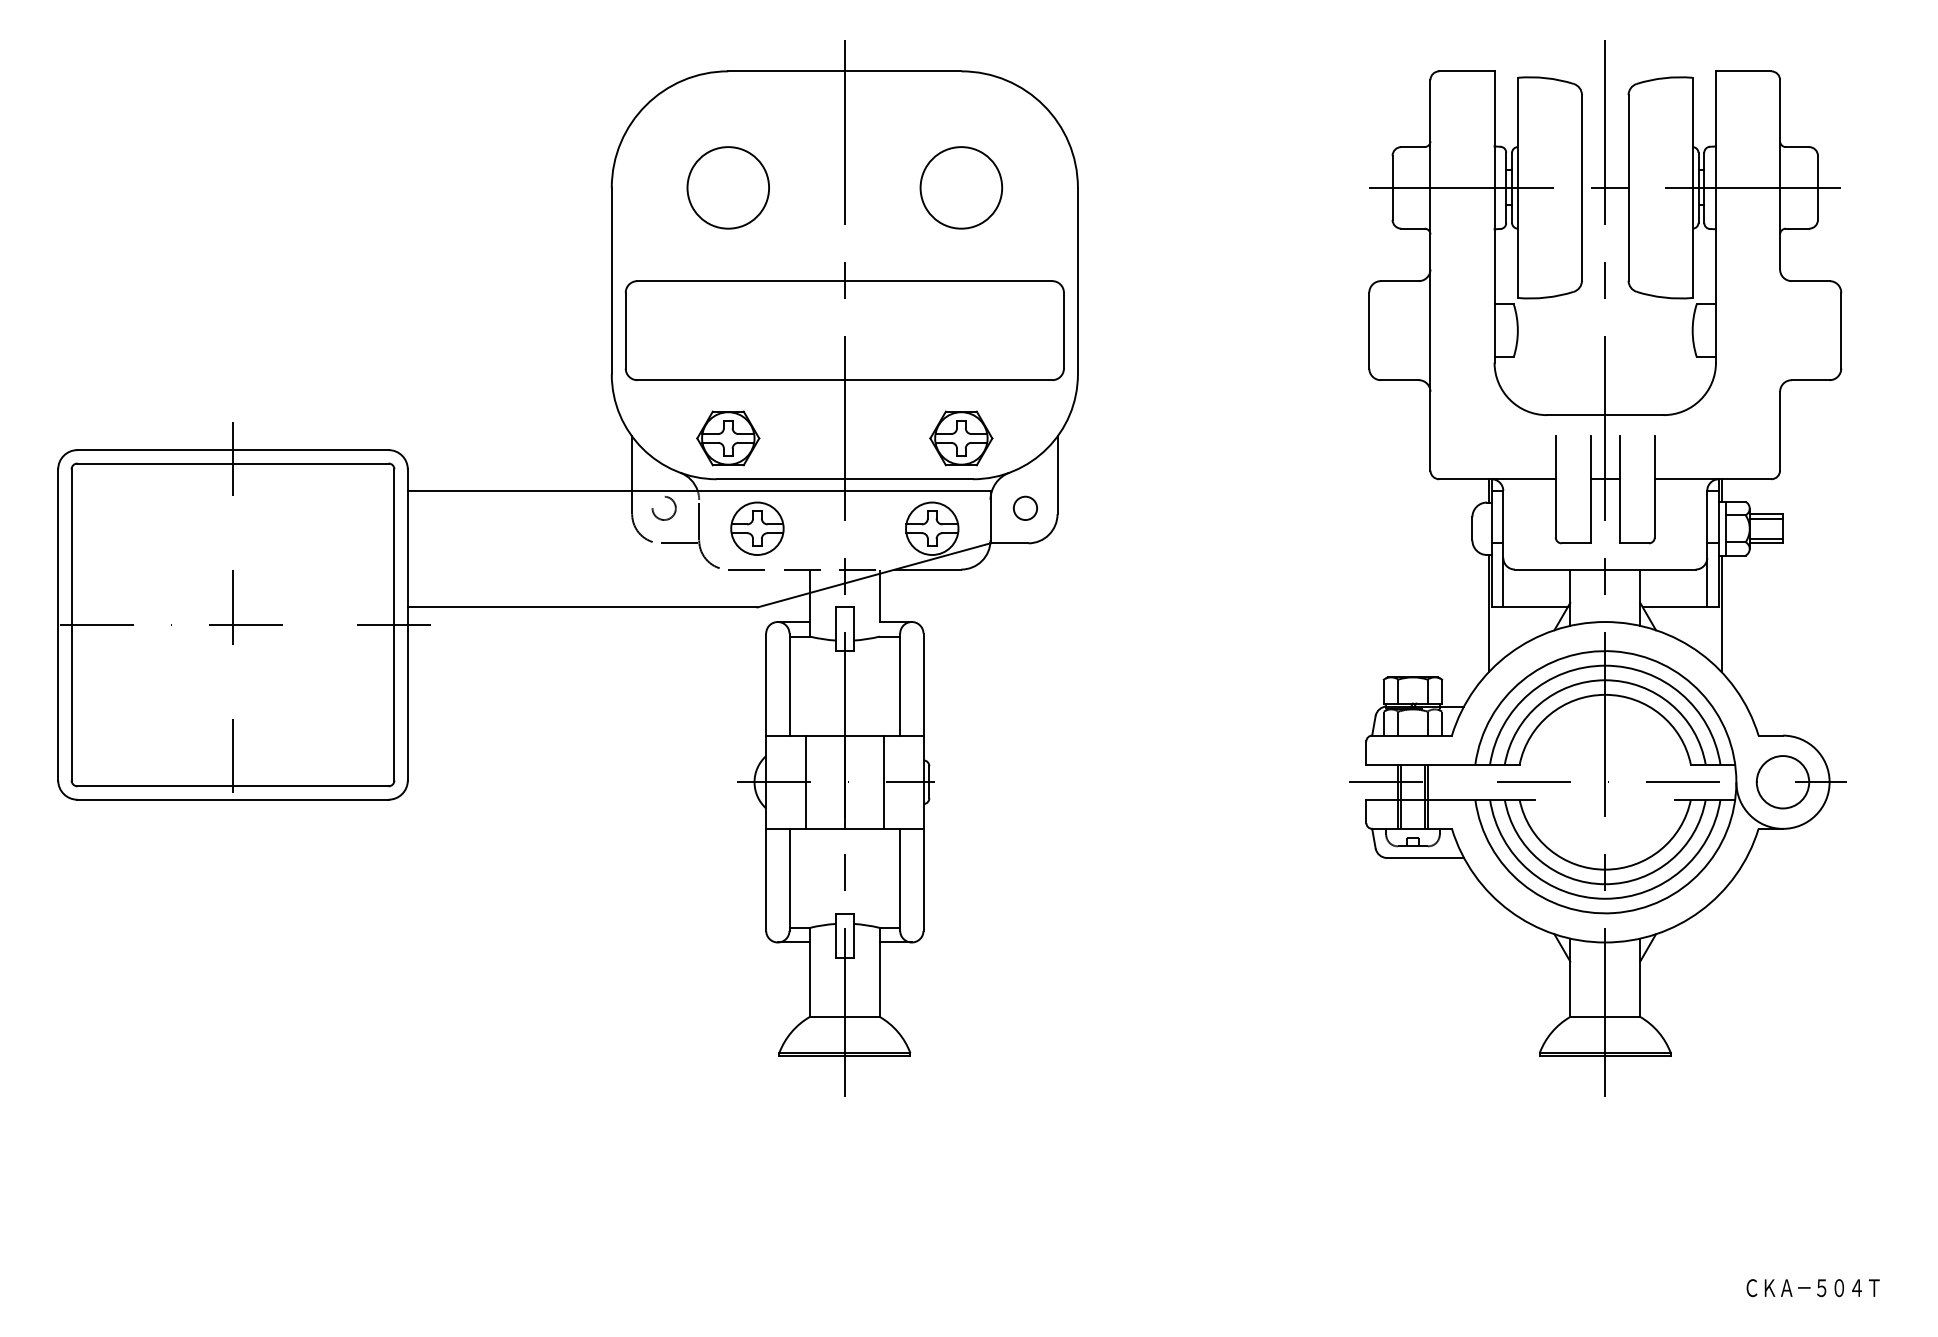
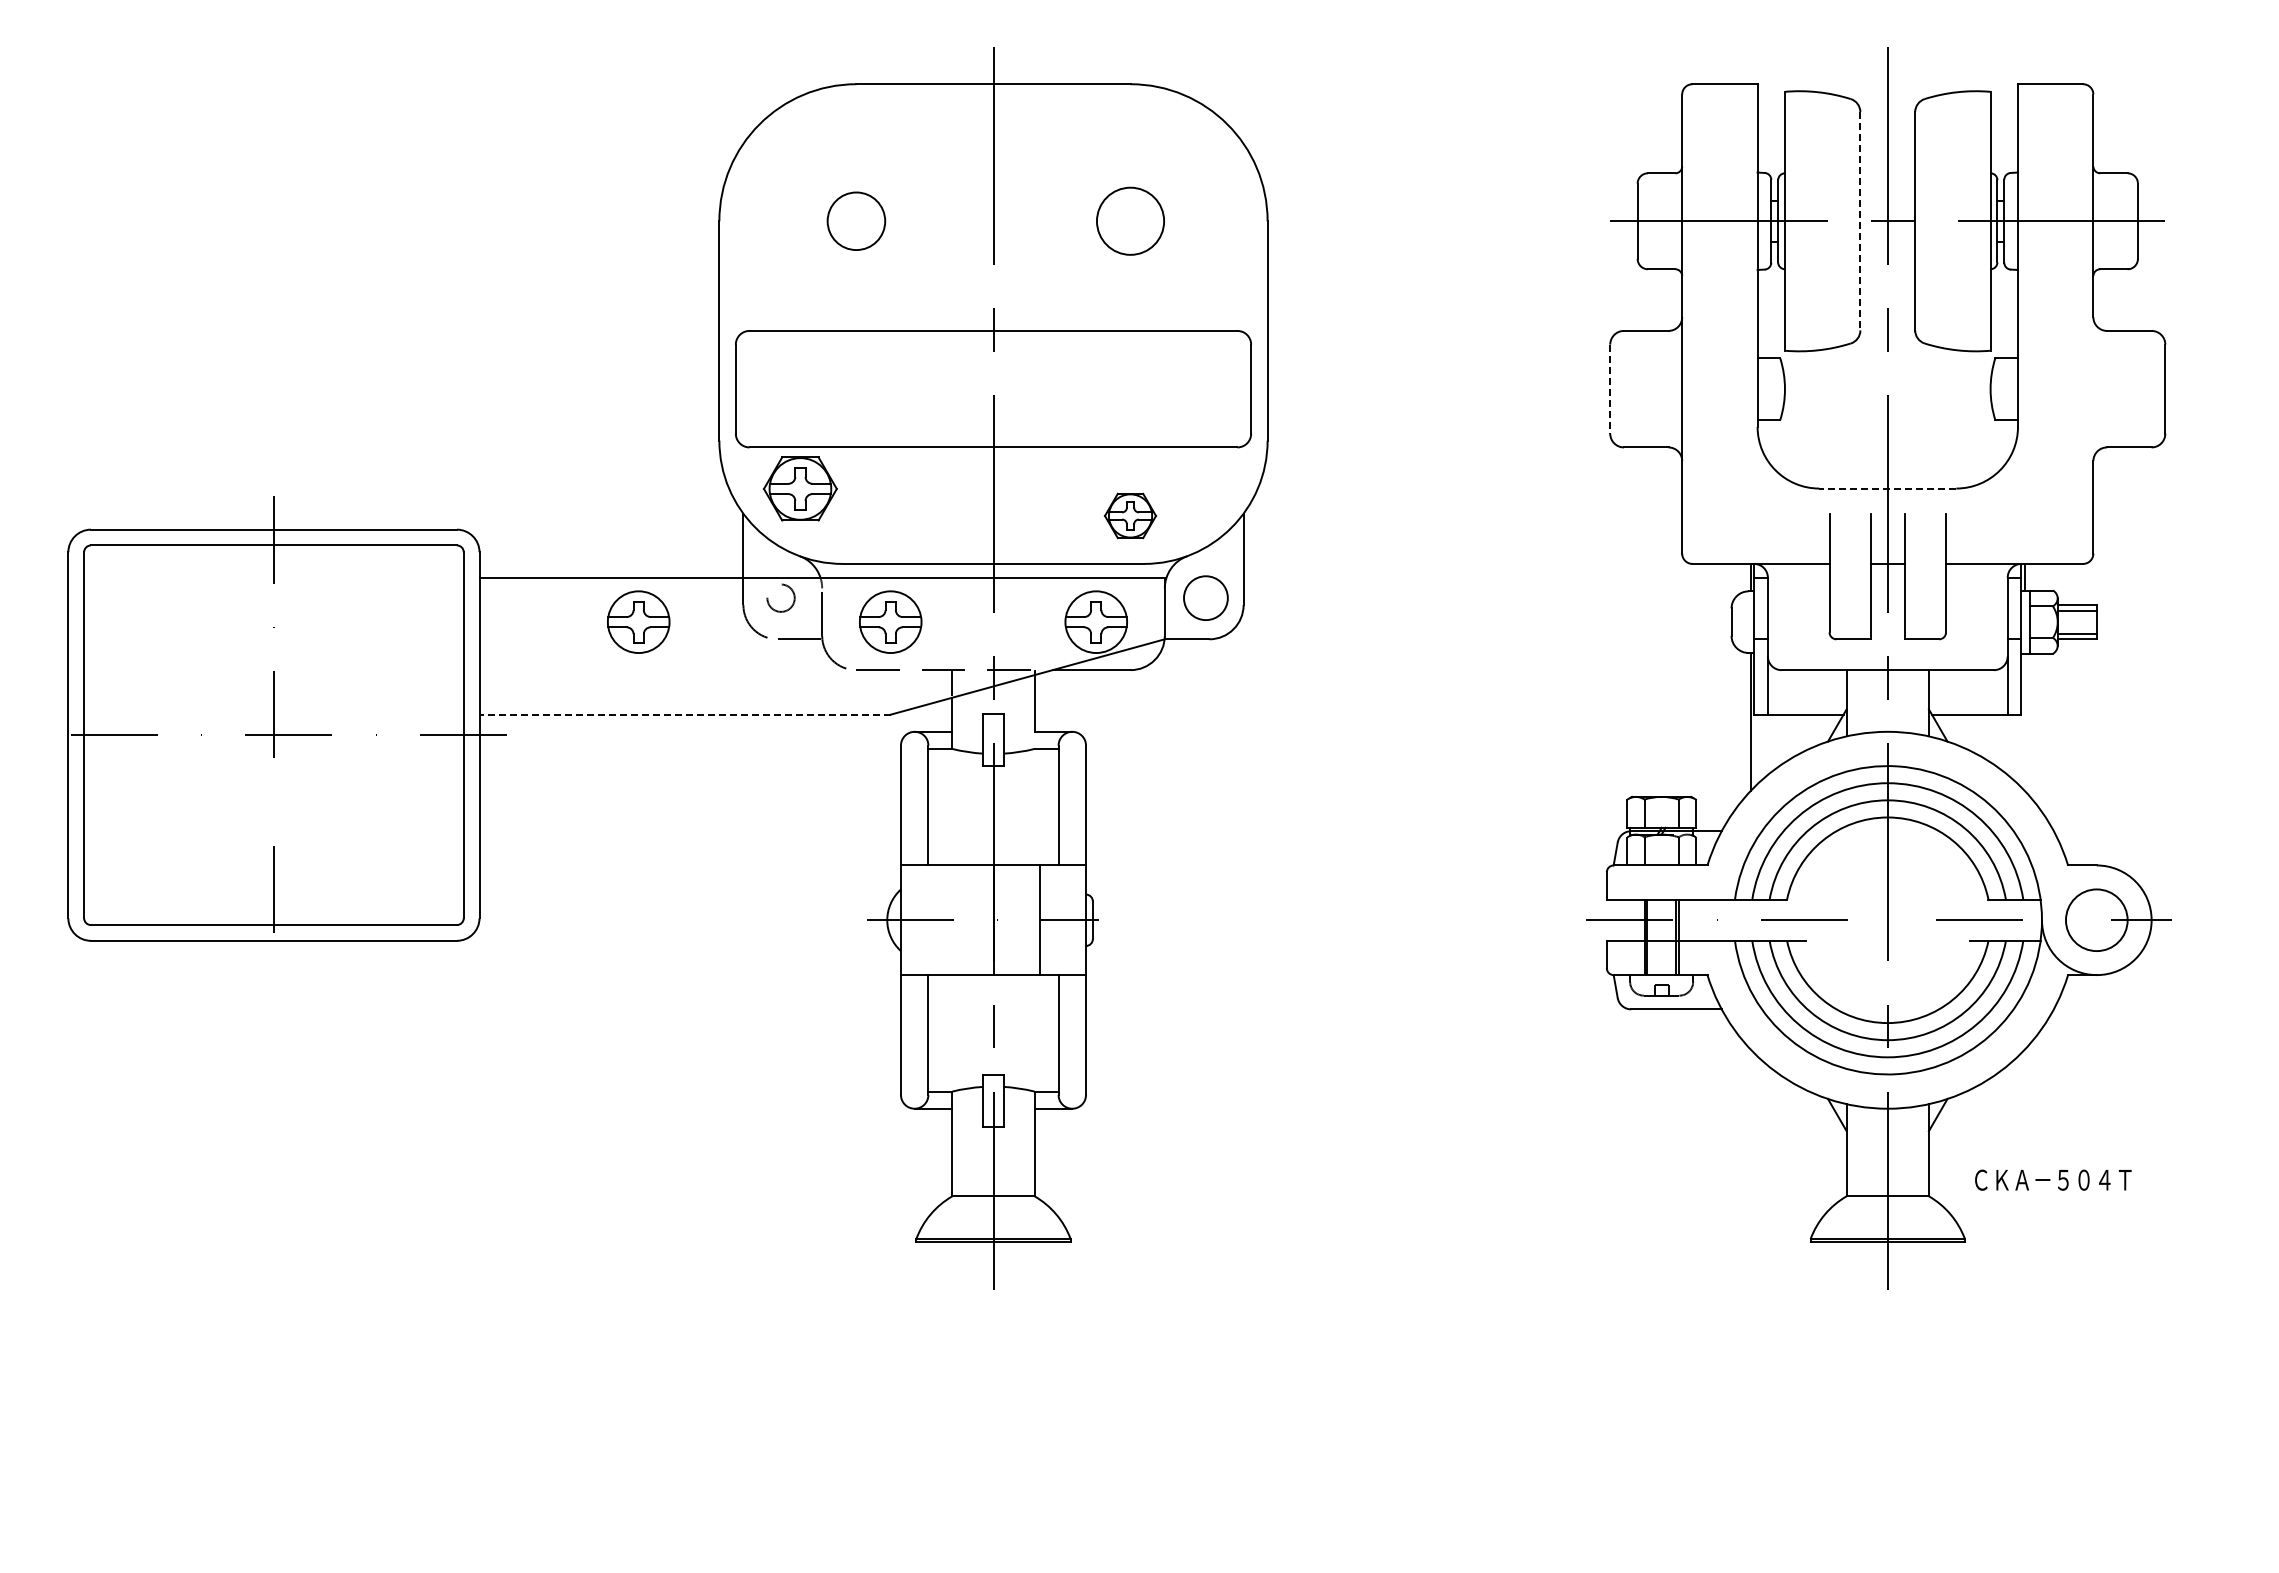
circle: (728, 188) -> (856, 221), size x0.6
circle: (961, 188) -> (1130, 221), size x0.7
line: (1582, 188) -> (1860, 222), solid -> dashed
line: (1369, 330) -> (1610, 389), solid -> dashed
line: (1605, 415) -> (1887, 488), solid -> dashed
part: (727, 438) -> (799, 488), moved
part: (961, 438) -> (1130, 515), size x0.7
circle: (1025, 507) -> (1205, 597), size x1.6
part: (542, 528) -> (638, 621), added
line: (582, 607) -> (685, 714), solid -> dashed
line: (1721, 613) -> (2024, 721), removed
line: (805, 782) -> (947, 920), removed
text: (1813, 1287) -> (2053, 1179), moved

